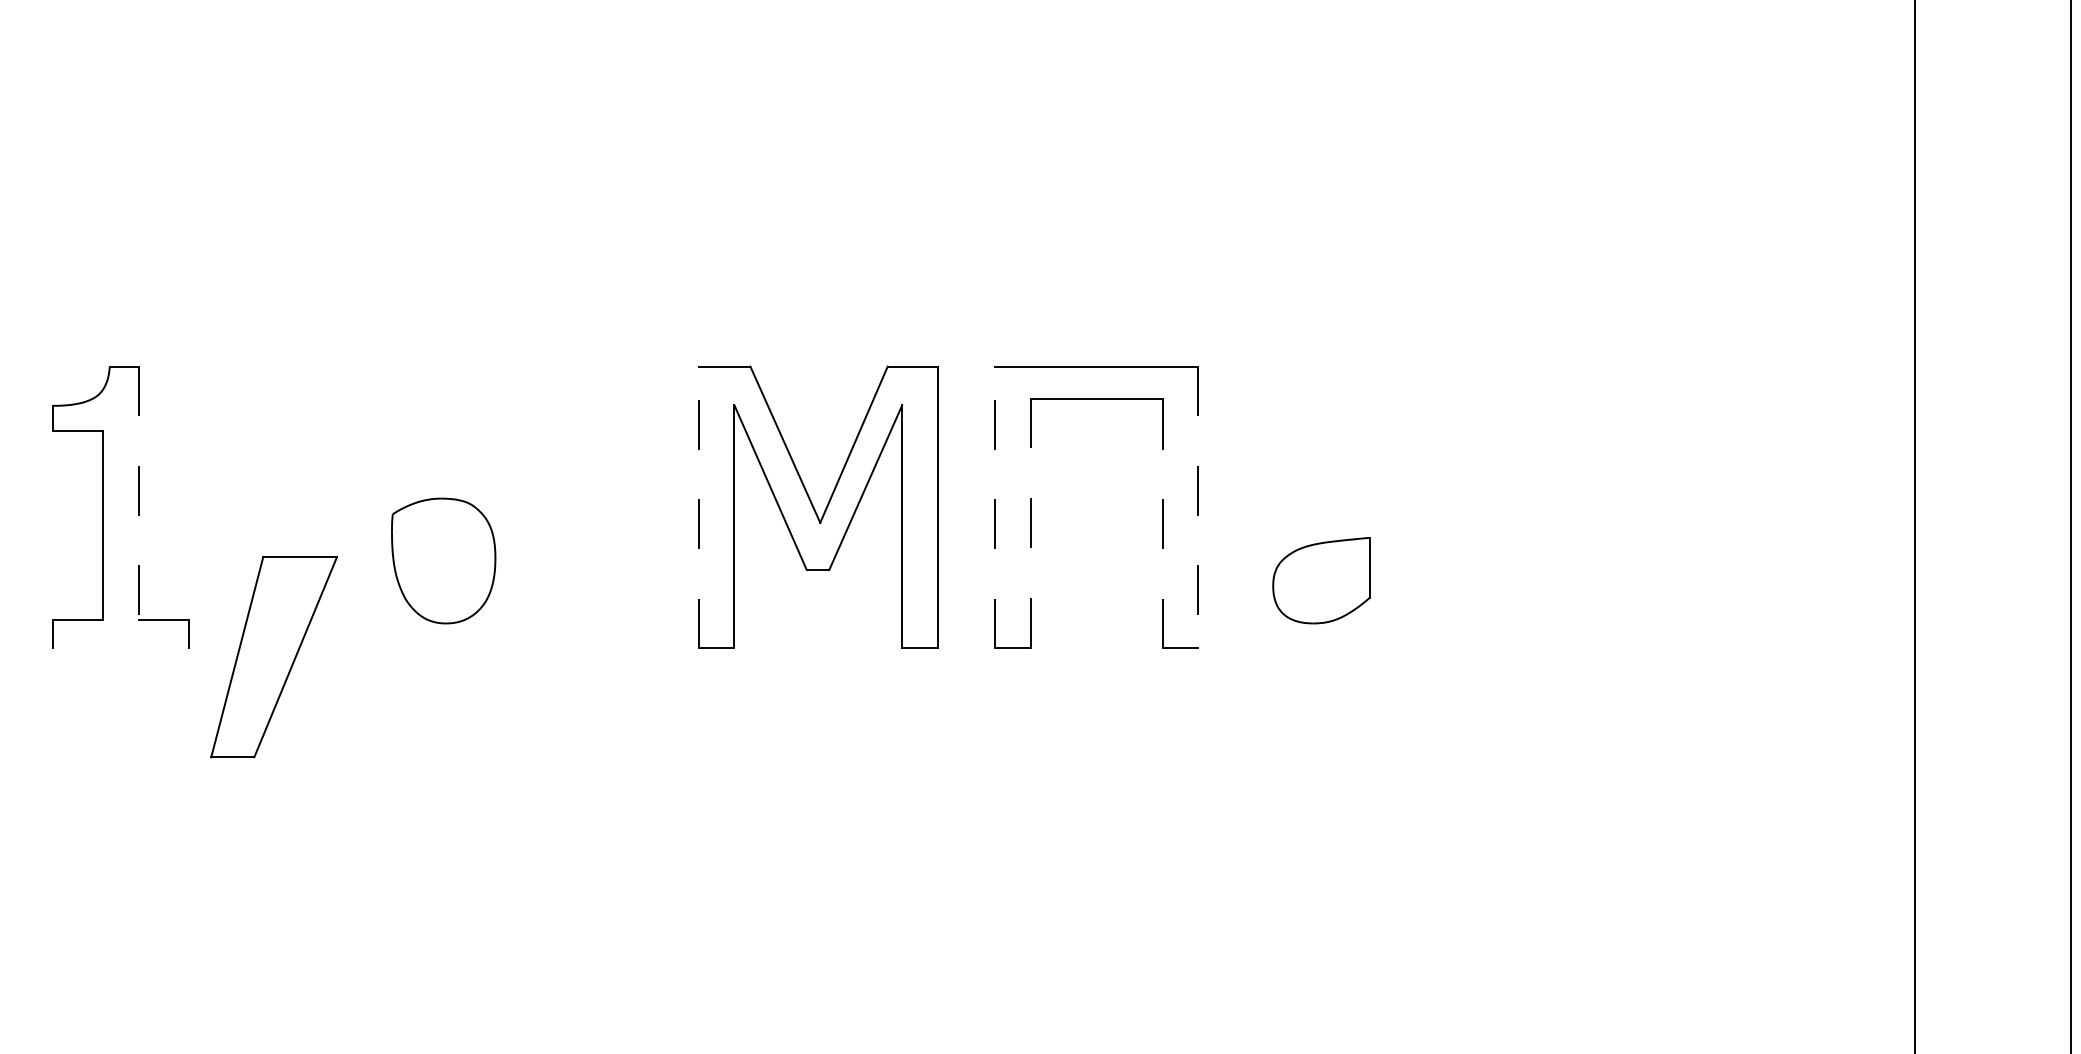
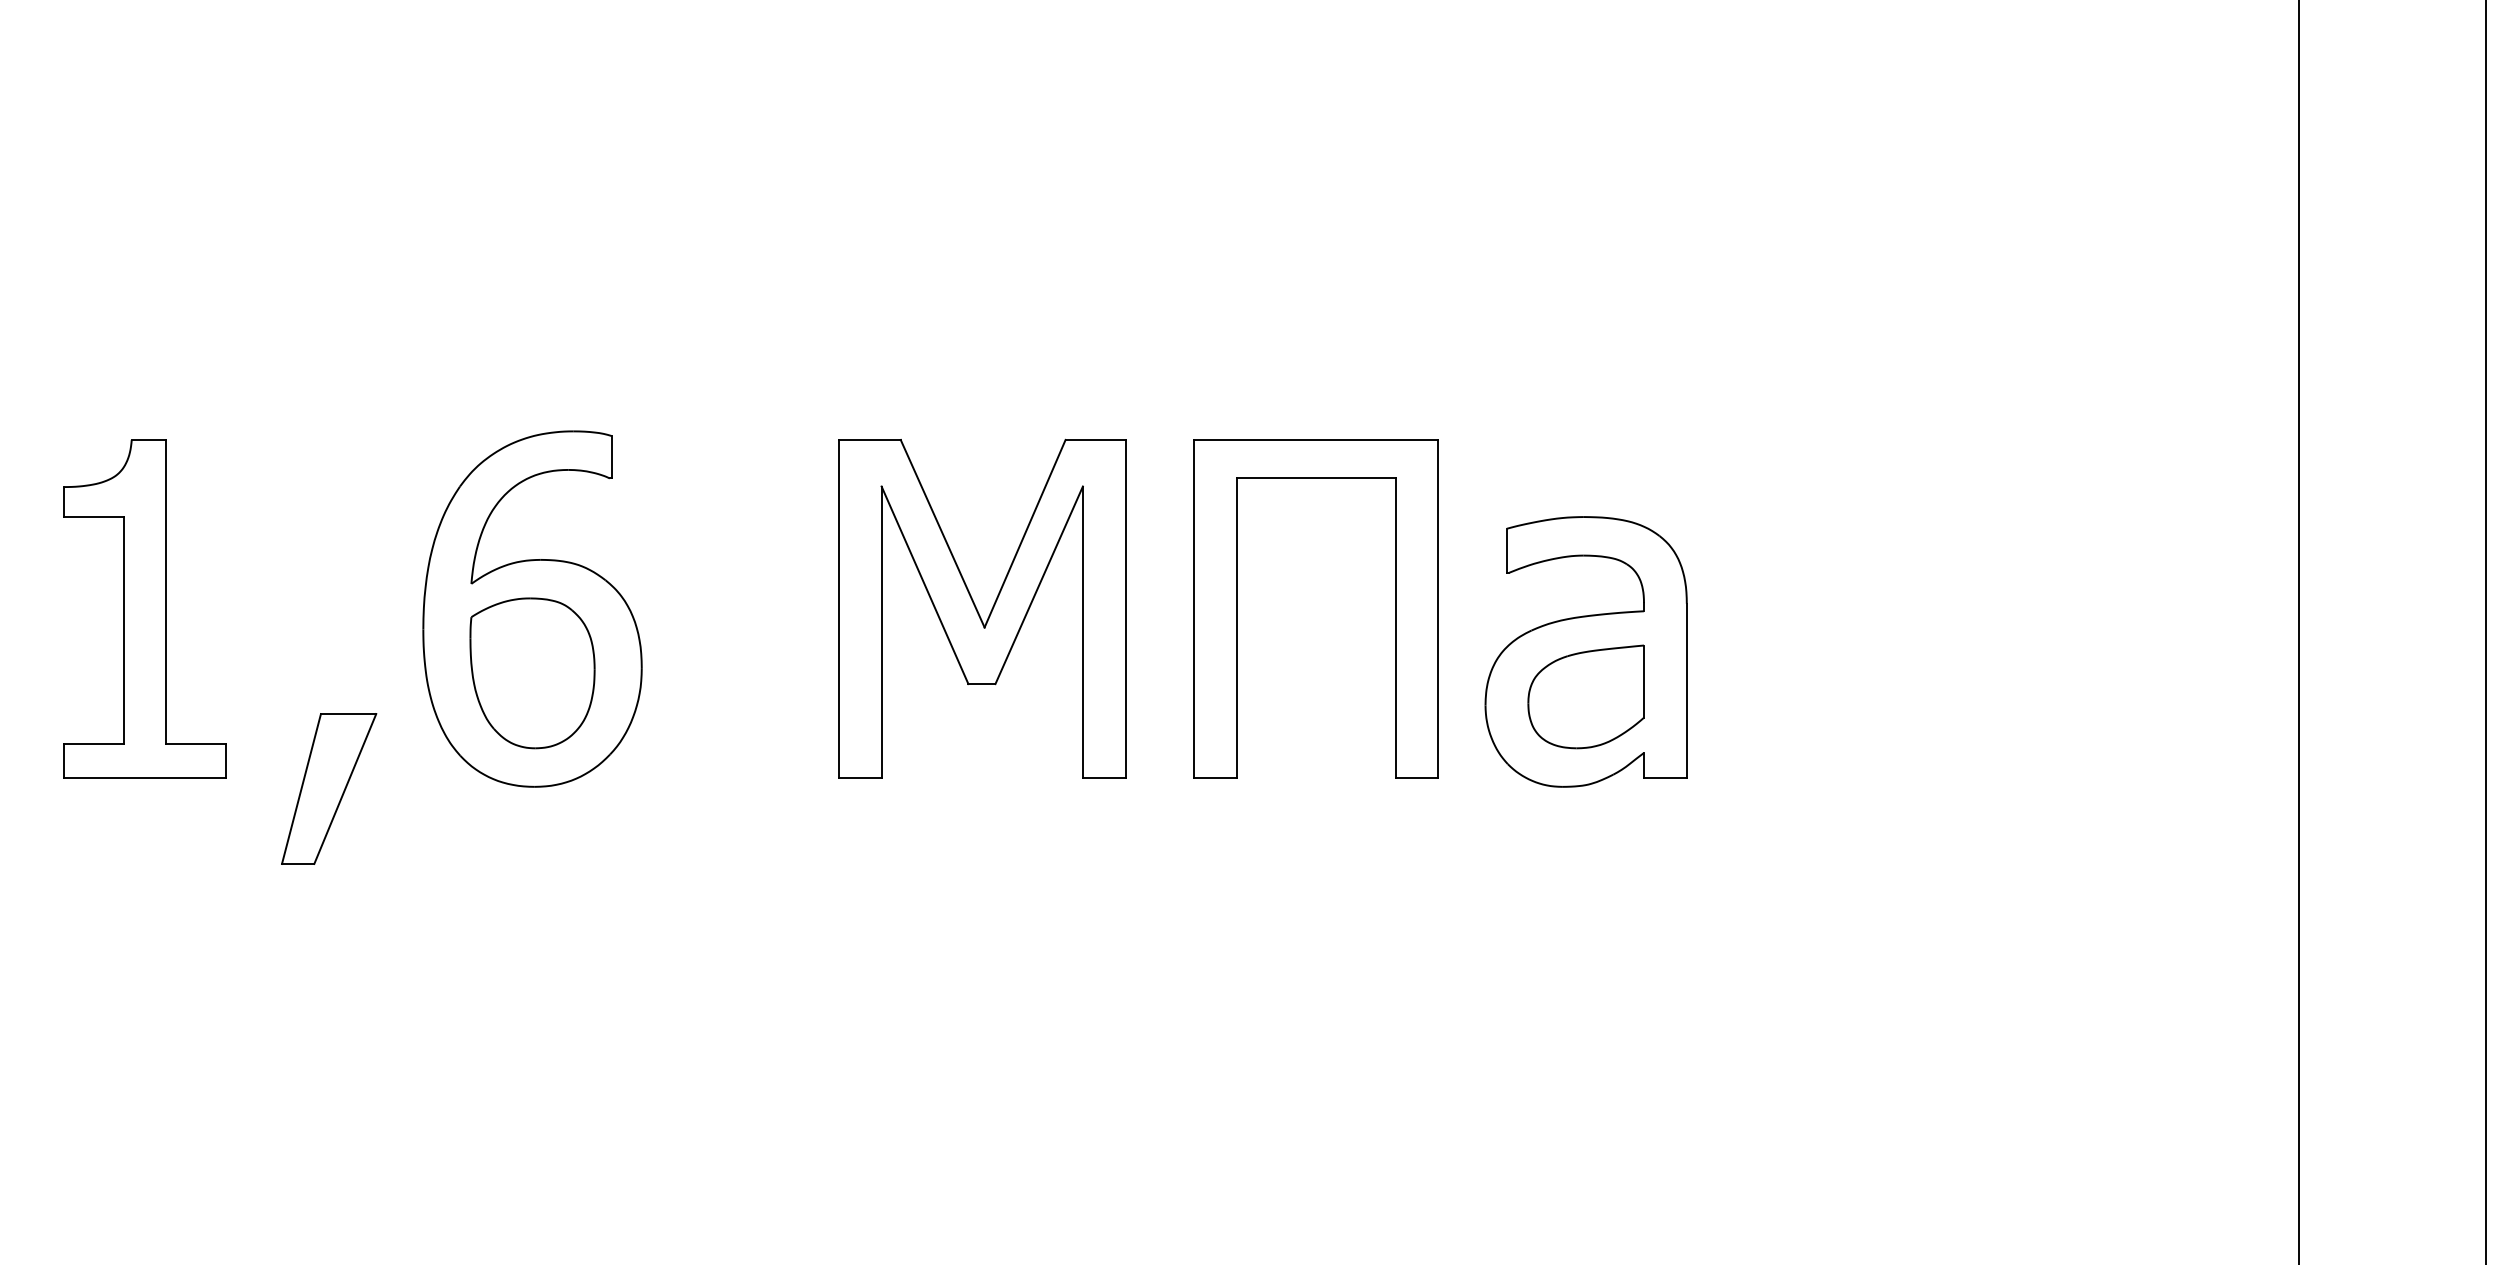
line: (138, 493) -> (166, 592), dashed -> solid
part: (443, 507) -> (532, 608), added
line: (698, 507) -> (838, 608), dashed -> solid
line: (995, 507) -> (1194, 608), dashed -> solid
line: (1198, 507) -> (1438, 609), dashed -> solid
line: (1030, 523) -> (1237, 628), dashed -> solid
line: (1162, 523) -> (1395, 628), dashed -> solid
part: (1320, 542) -> (1585, 651), added
line: (120, 648) -> (144, 778), added
part: (274, 656) -> (329, 788), size x0.62

